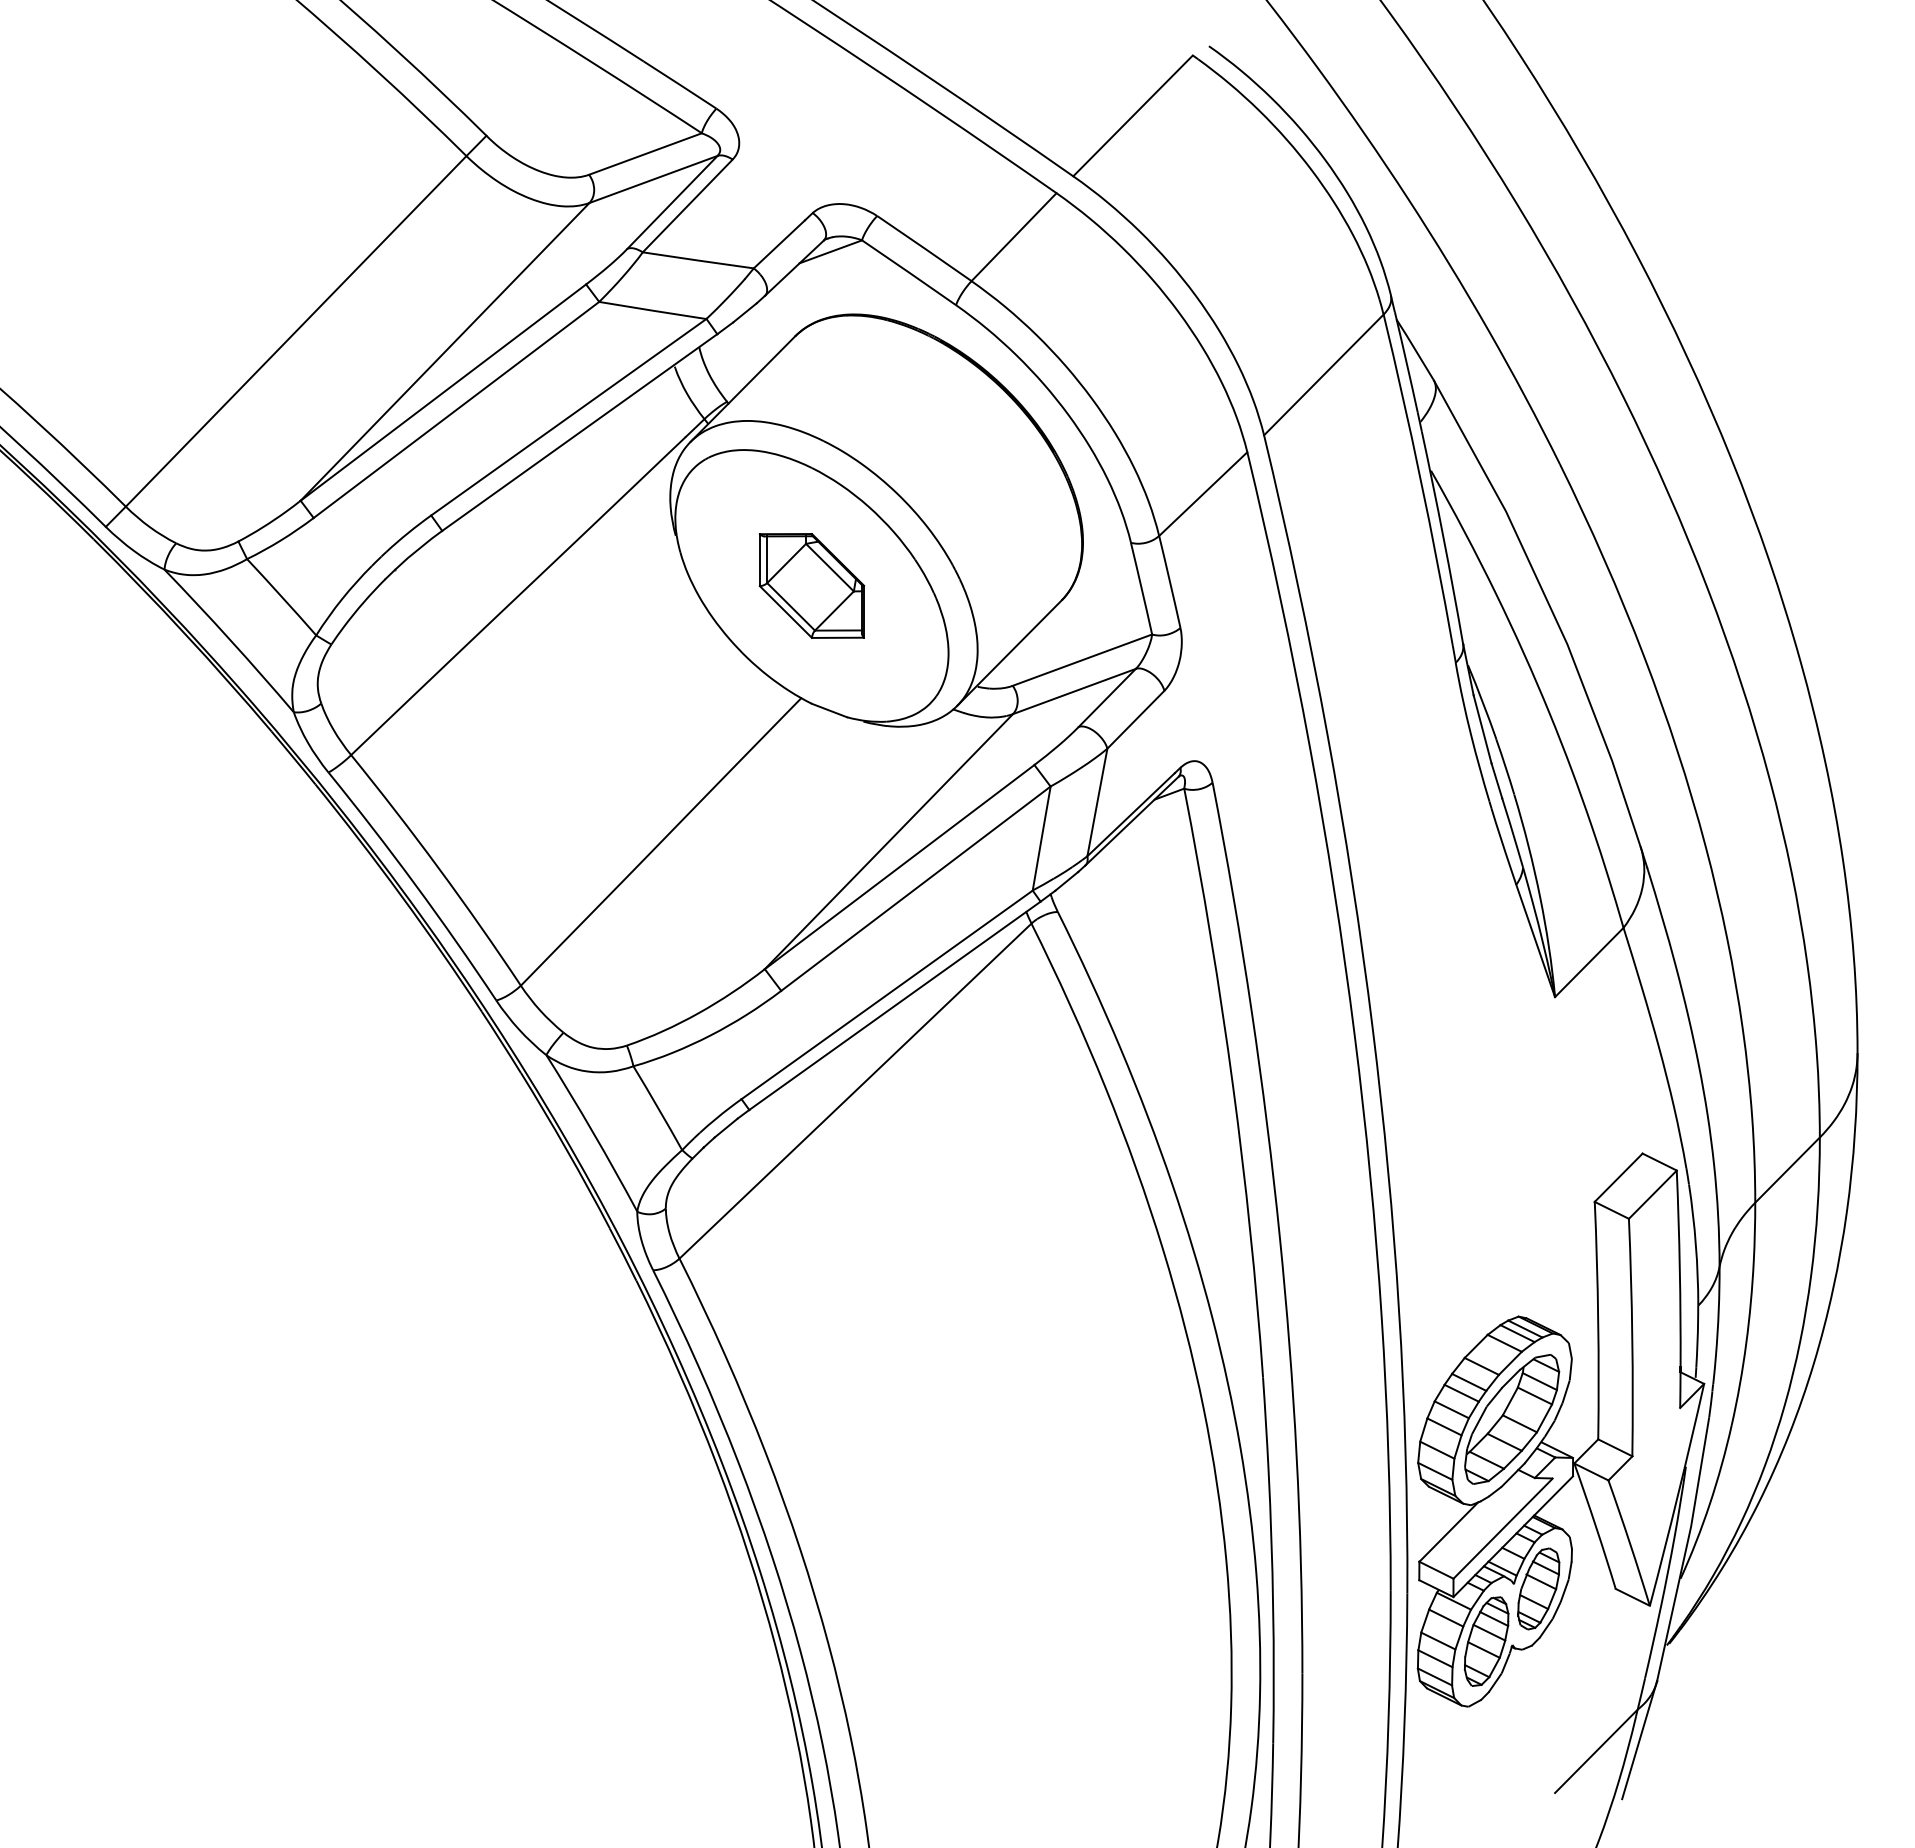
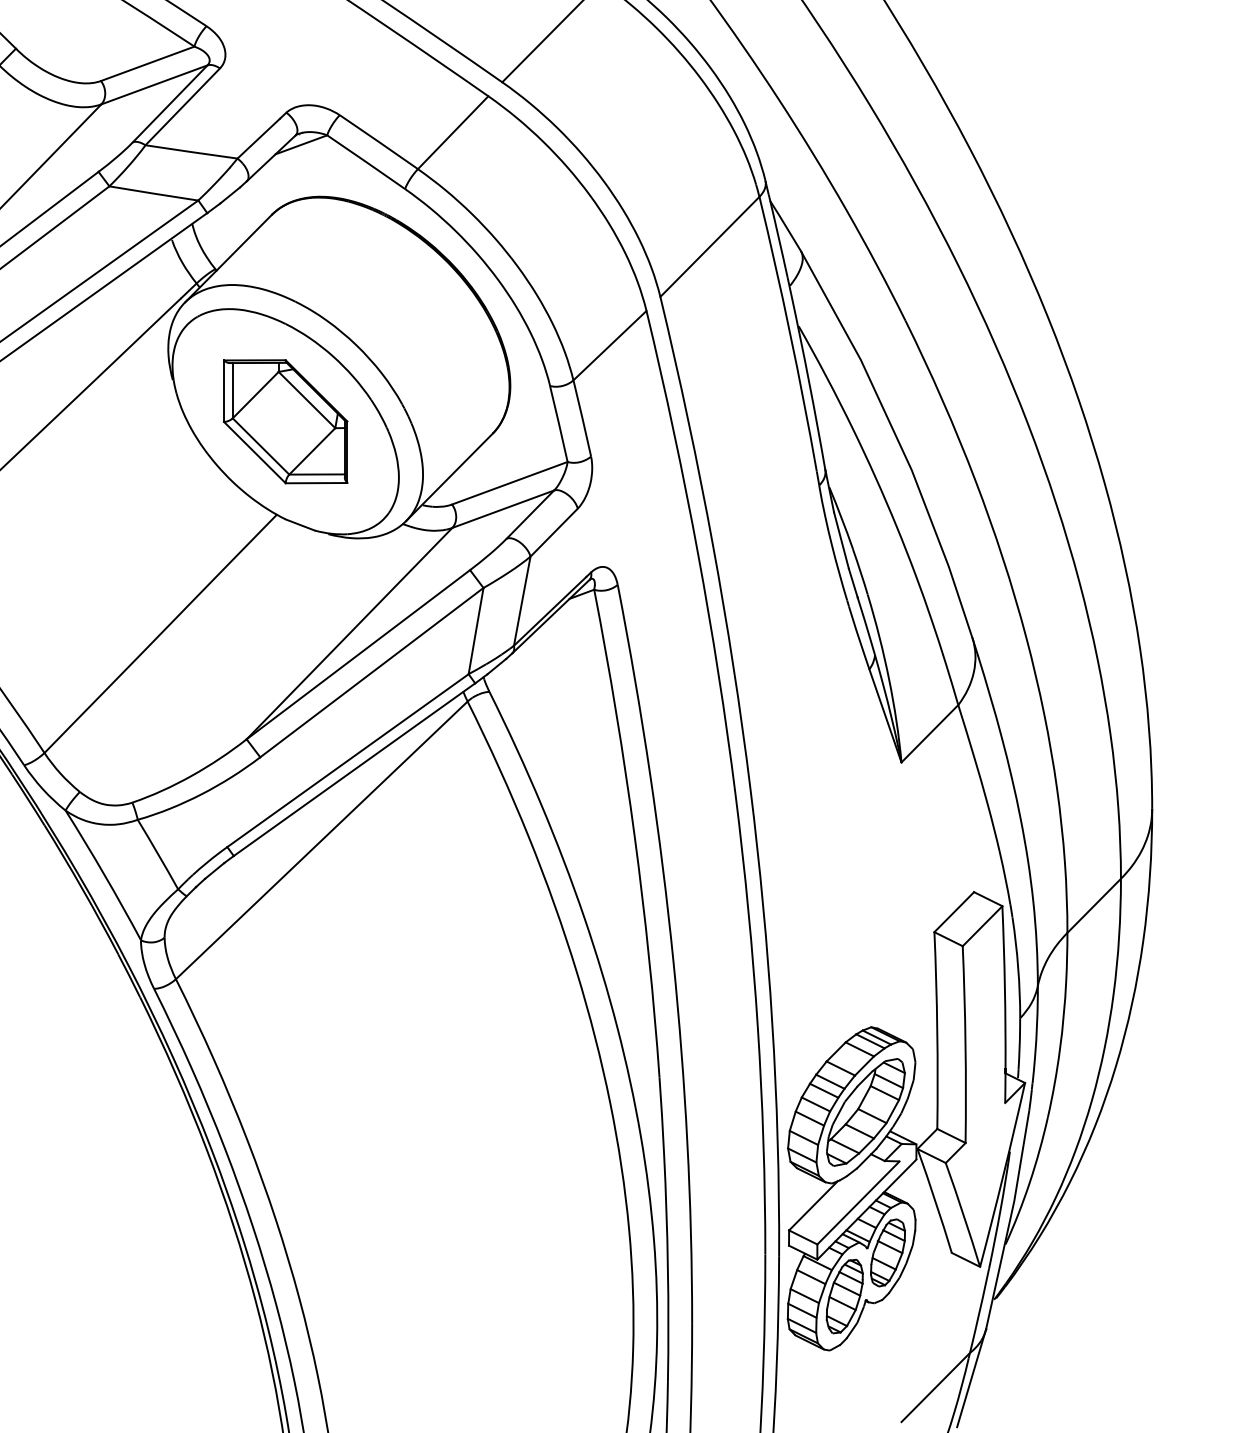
part: (811, 585) -> (285, 421), size x1.43

